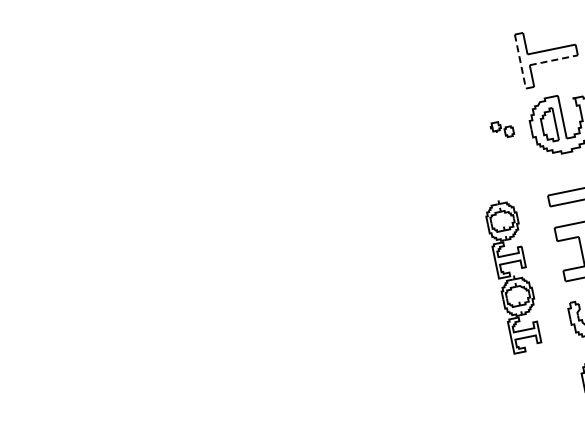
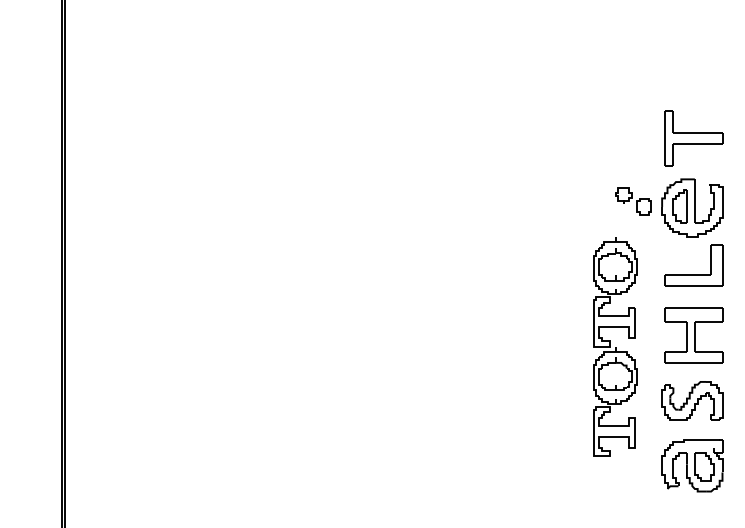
line: (553, 60) -> (697, 143), dashed -> solid
line: (520, 61) -> (664, 138), dashed -> solid
part: (502, 129) -> (633, 201), size x1.67
part: (513, 275) -> (615, 346), size x1.43

